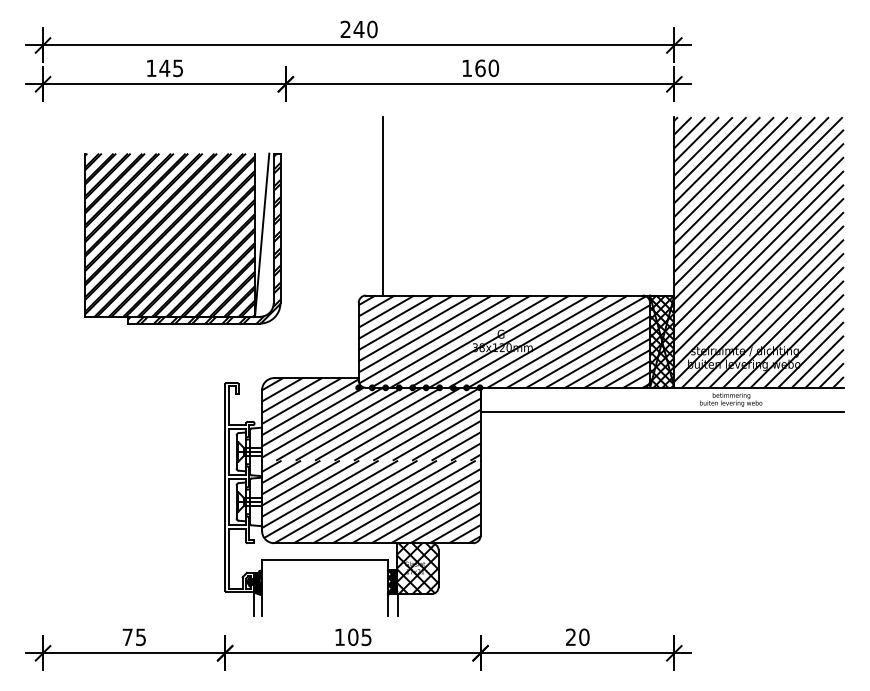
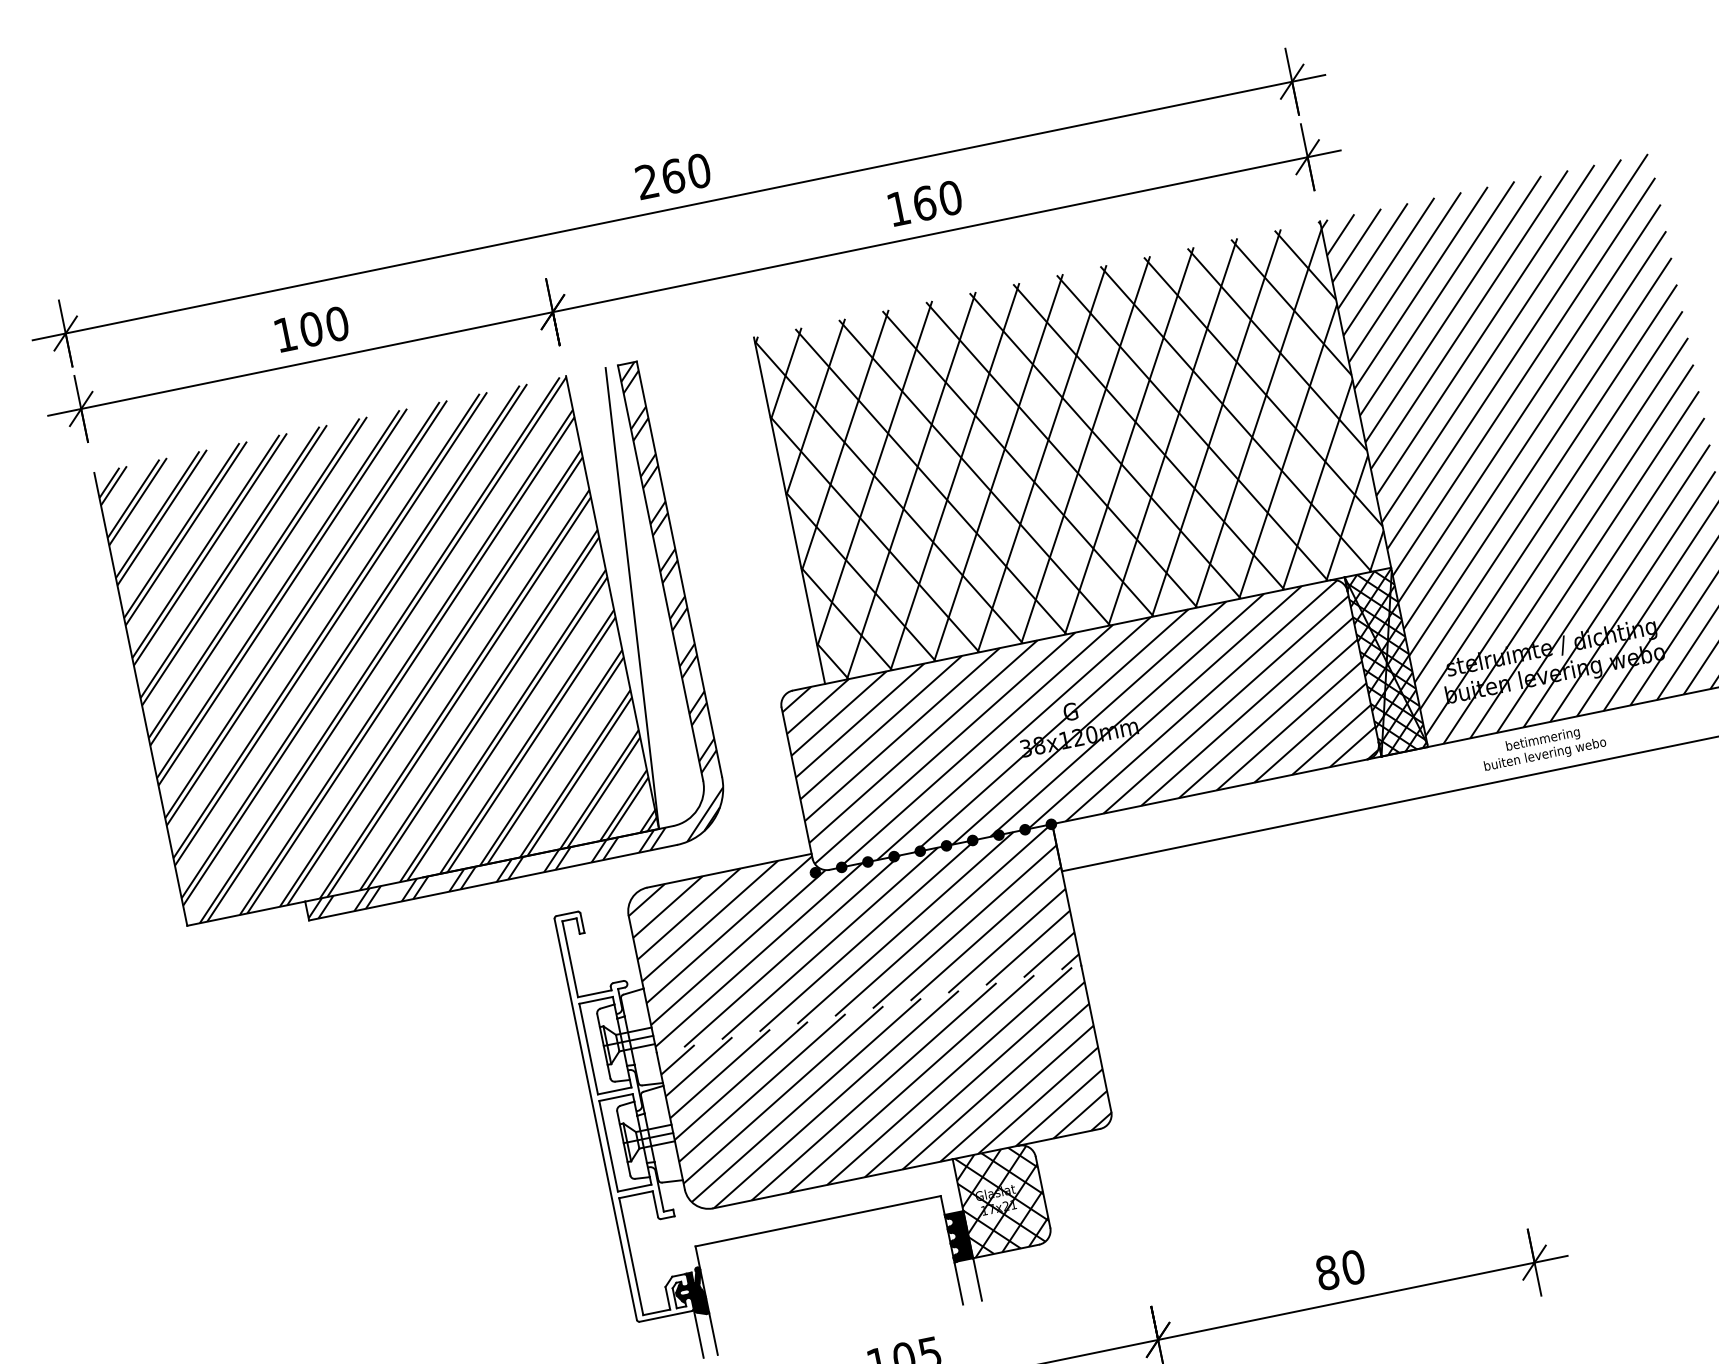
text: (358, 29) -> (672, 176), 240 -> 260
text: (171, 68) -> (324, 327), 145 -> 100
hatch: (527, 206) -> (1071, 453), added
part: (182, 238) -> (413, 652), size x1.43
text: (570, 637) -> (1326, 1273), 20 -> 80

